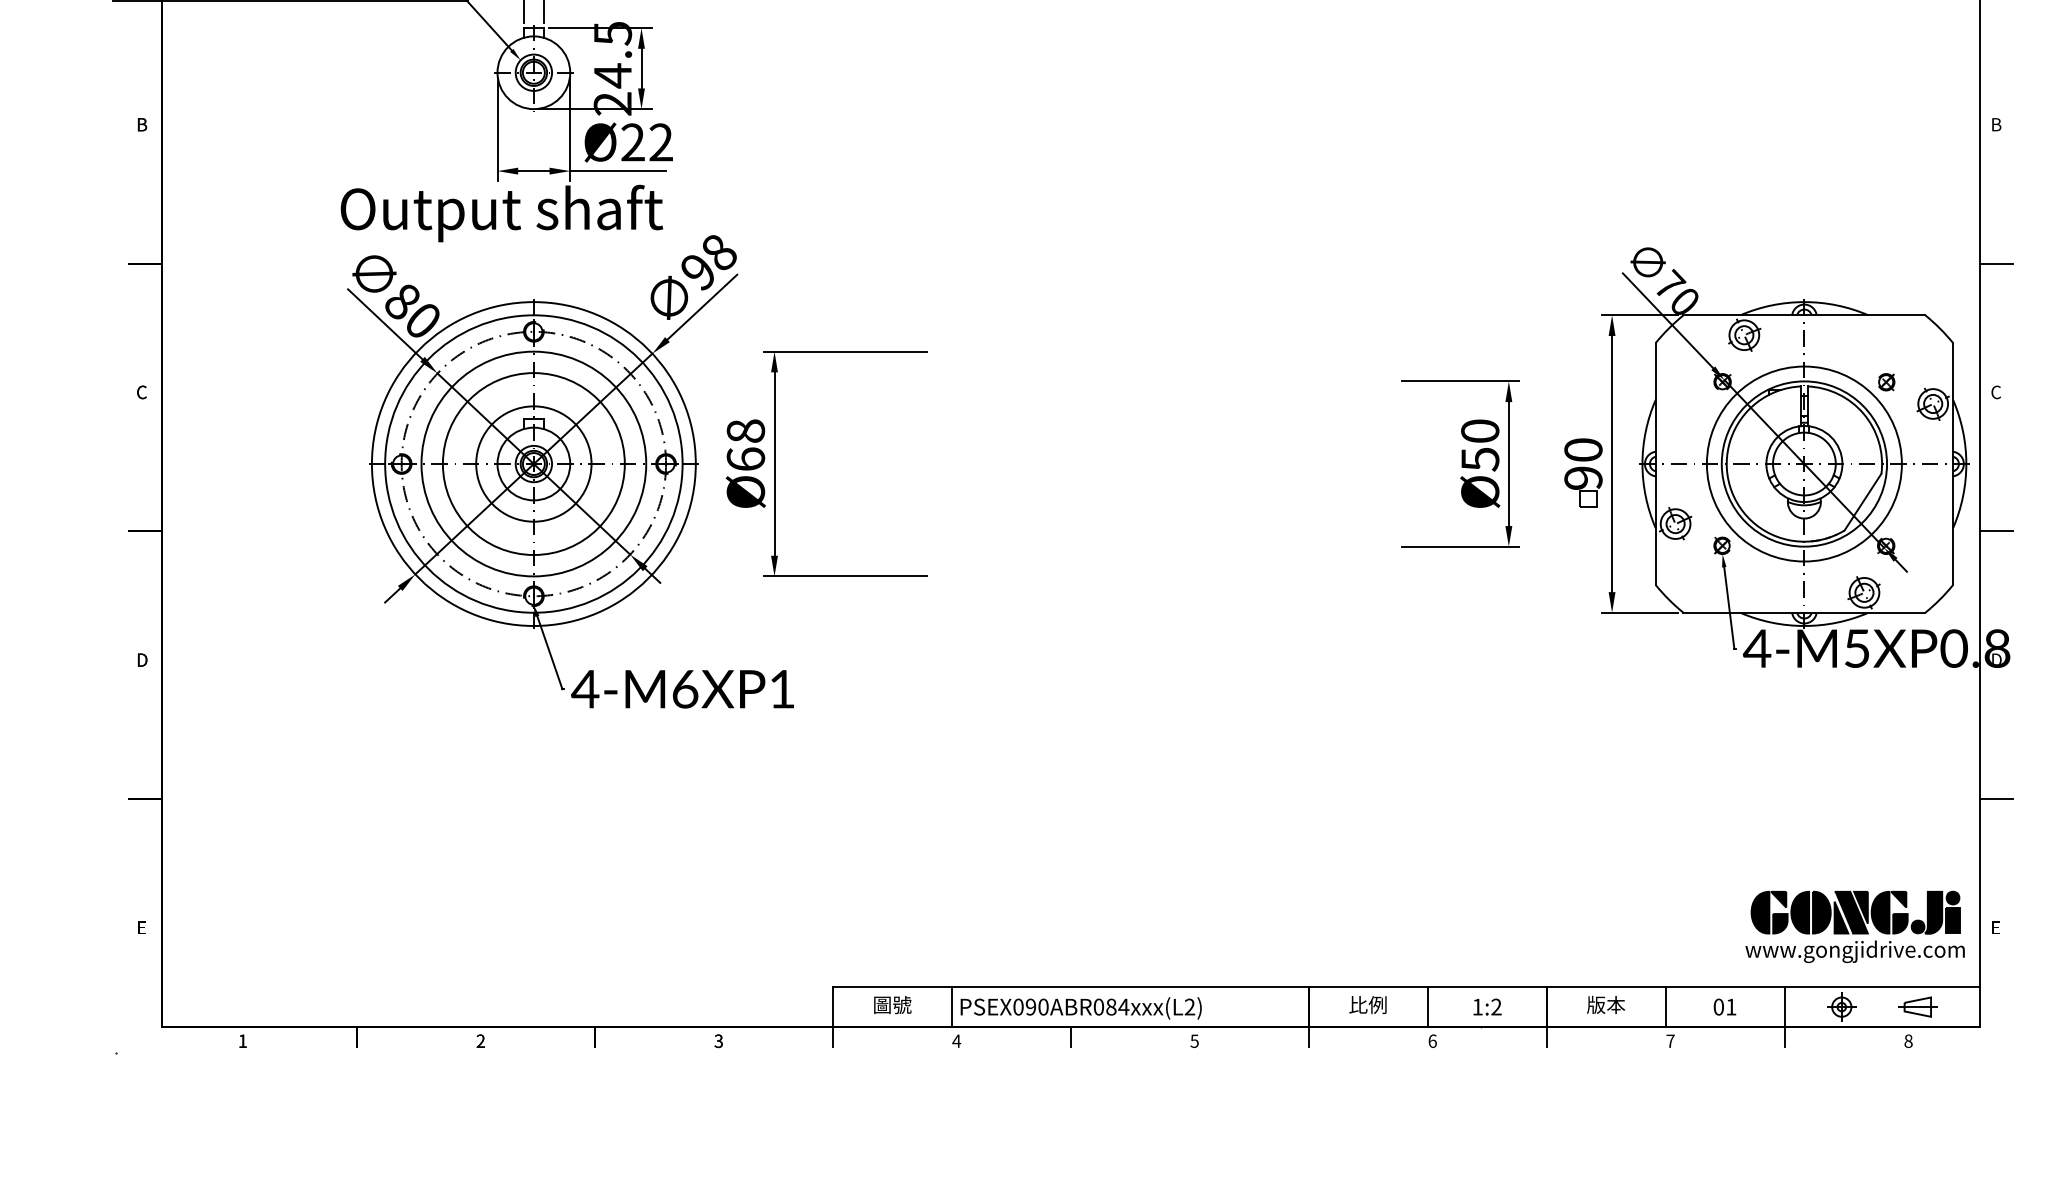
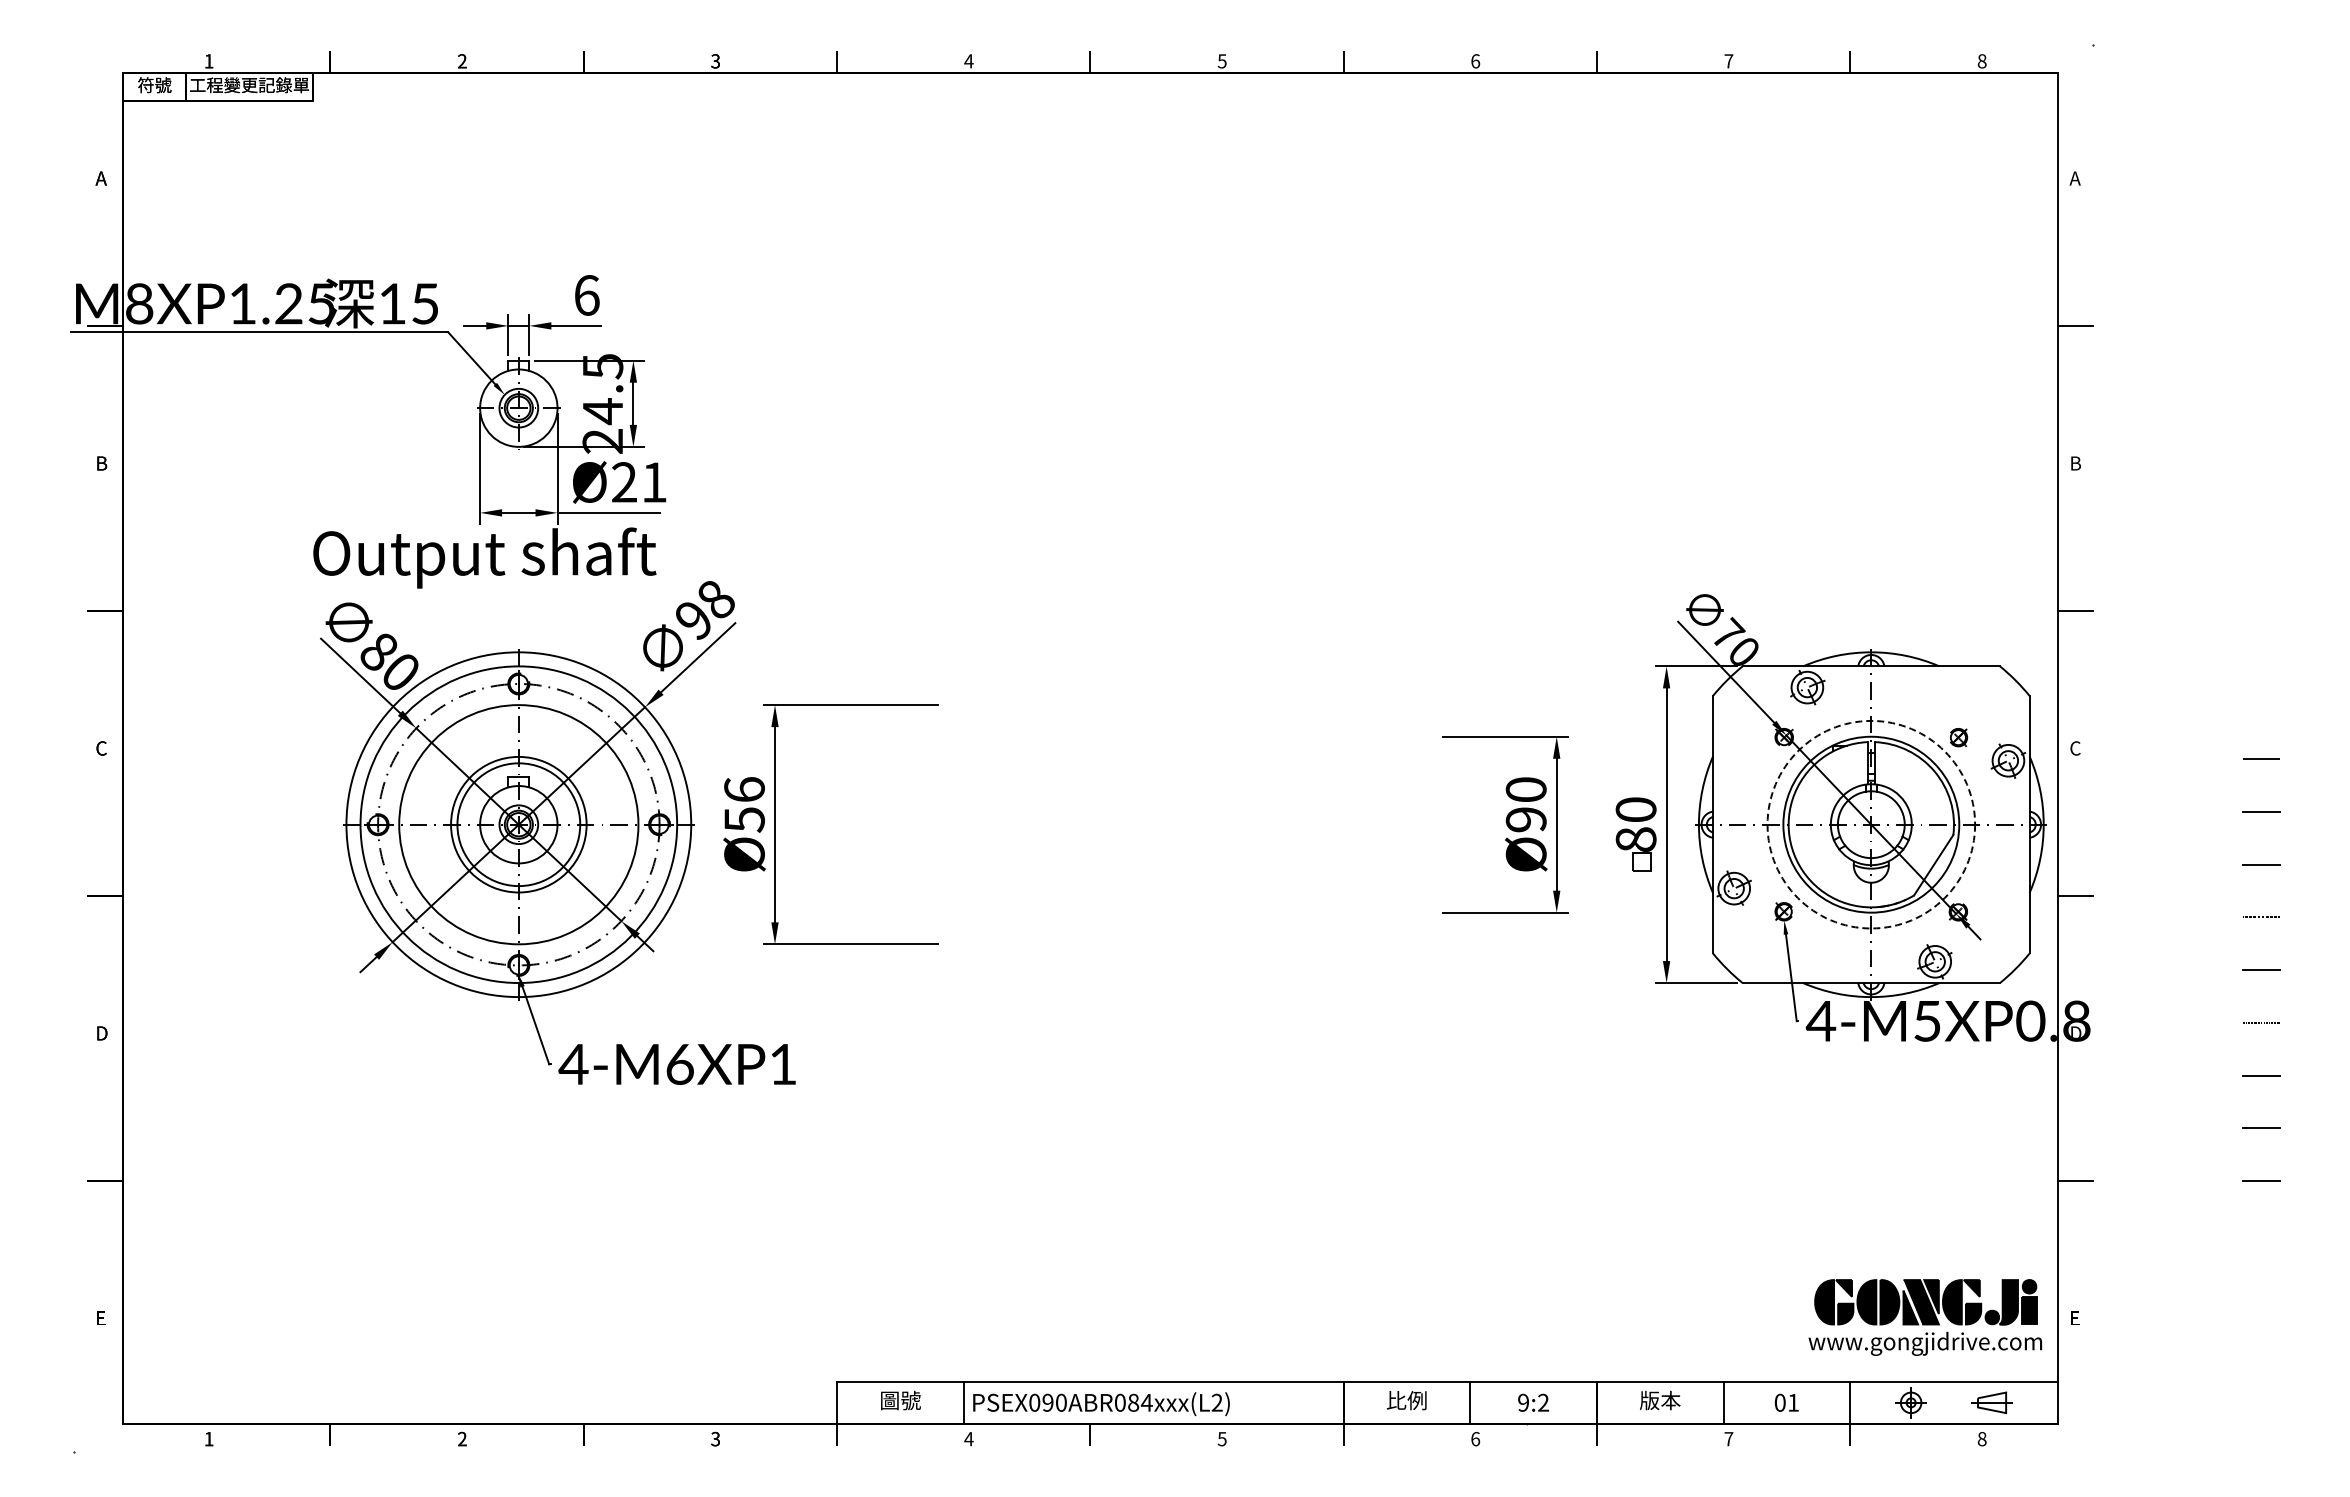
text: (661, 142) -> (654, 482), Ø22 -> Ø21
text: (745, 445) -> (744, 804), Ø68 -> Ø56
text: (1479, 459) -> (1525, 819), Ø50 -> Ø90
circle: (533, 463) -> (518, 824), size x0.7
circle: (1804, 463) -> (1871, 824), solid -> dashed
text: (1582, 477) -> (1635, 839), 90 -> 80
text: (1477, 1006) -> (1523, 1402), 1:2 -> 9:2

